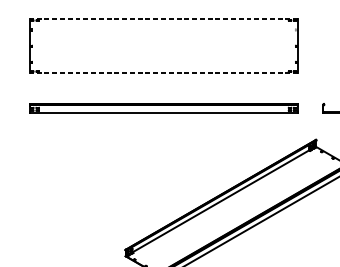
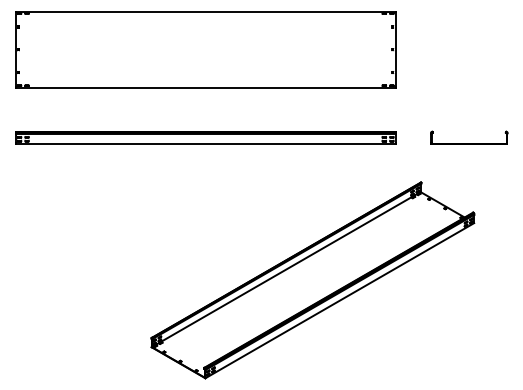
line: (163, 19) -> (205, 11), dashed -> solid
line: (163, 72) -> (205, 87), dashed -> solid

